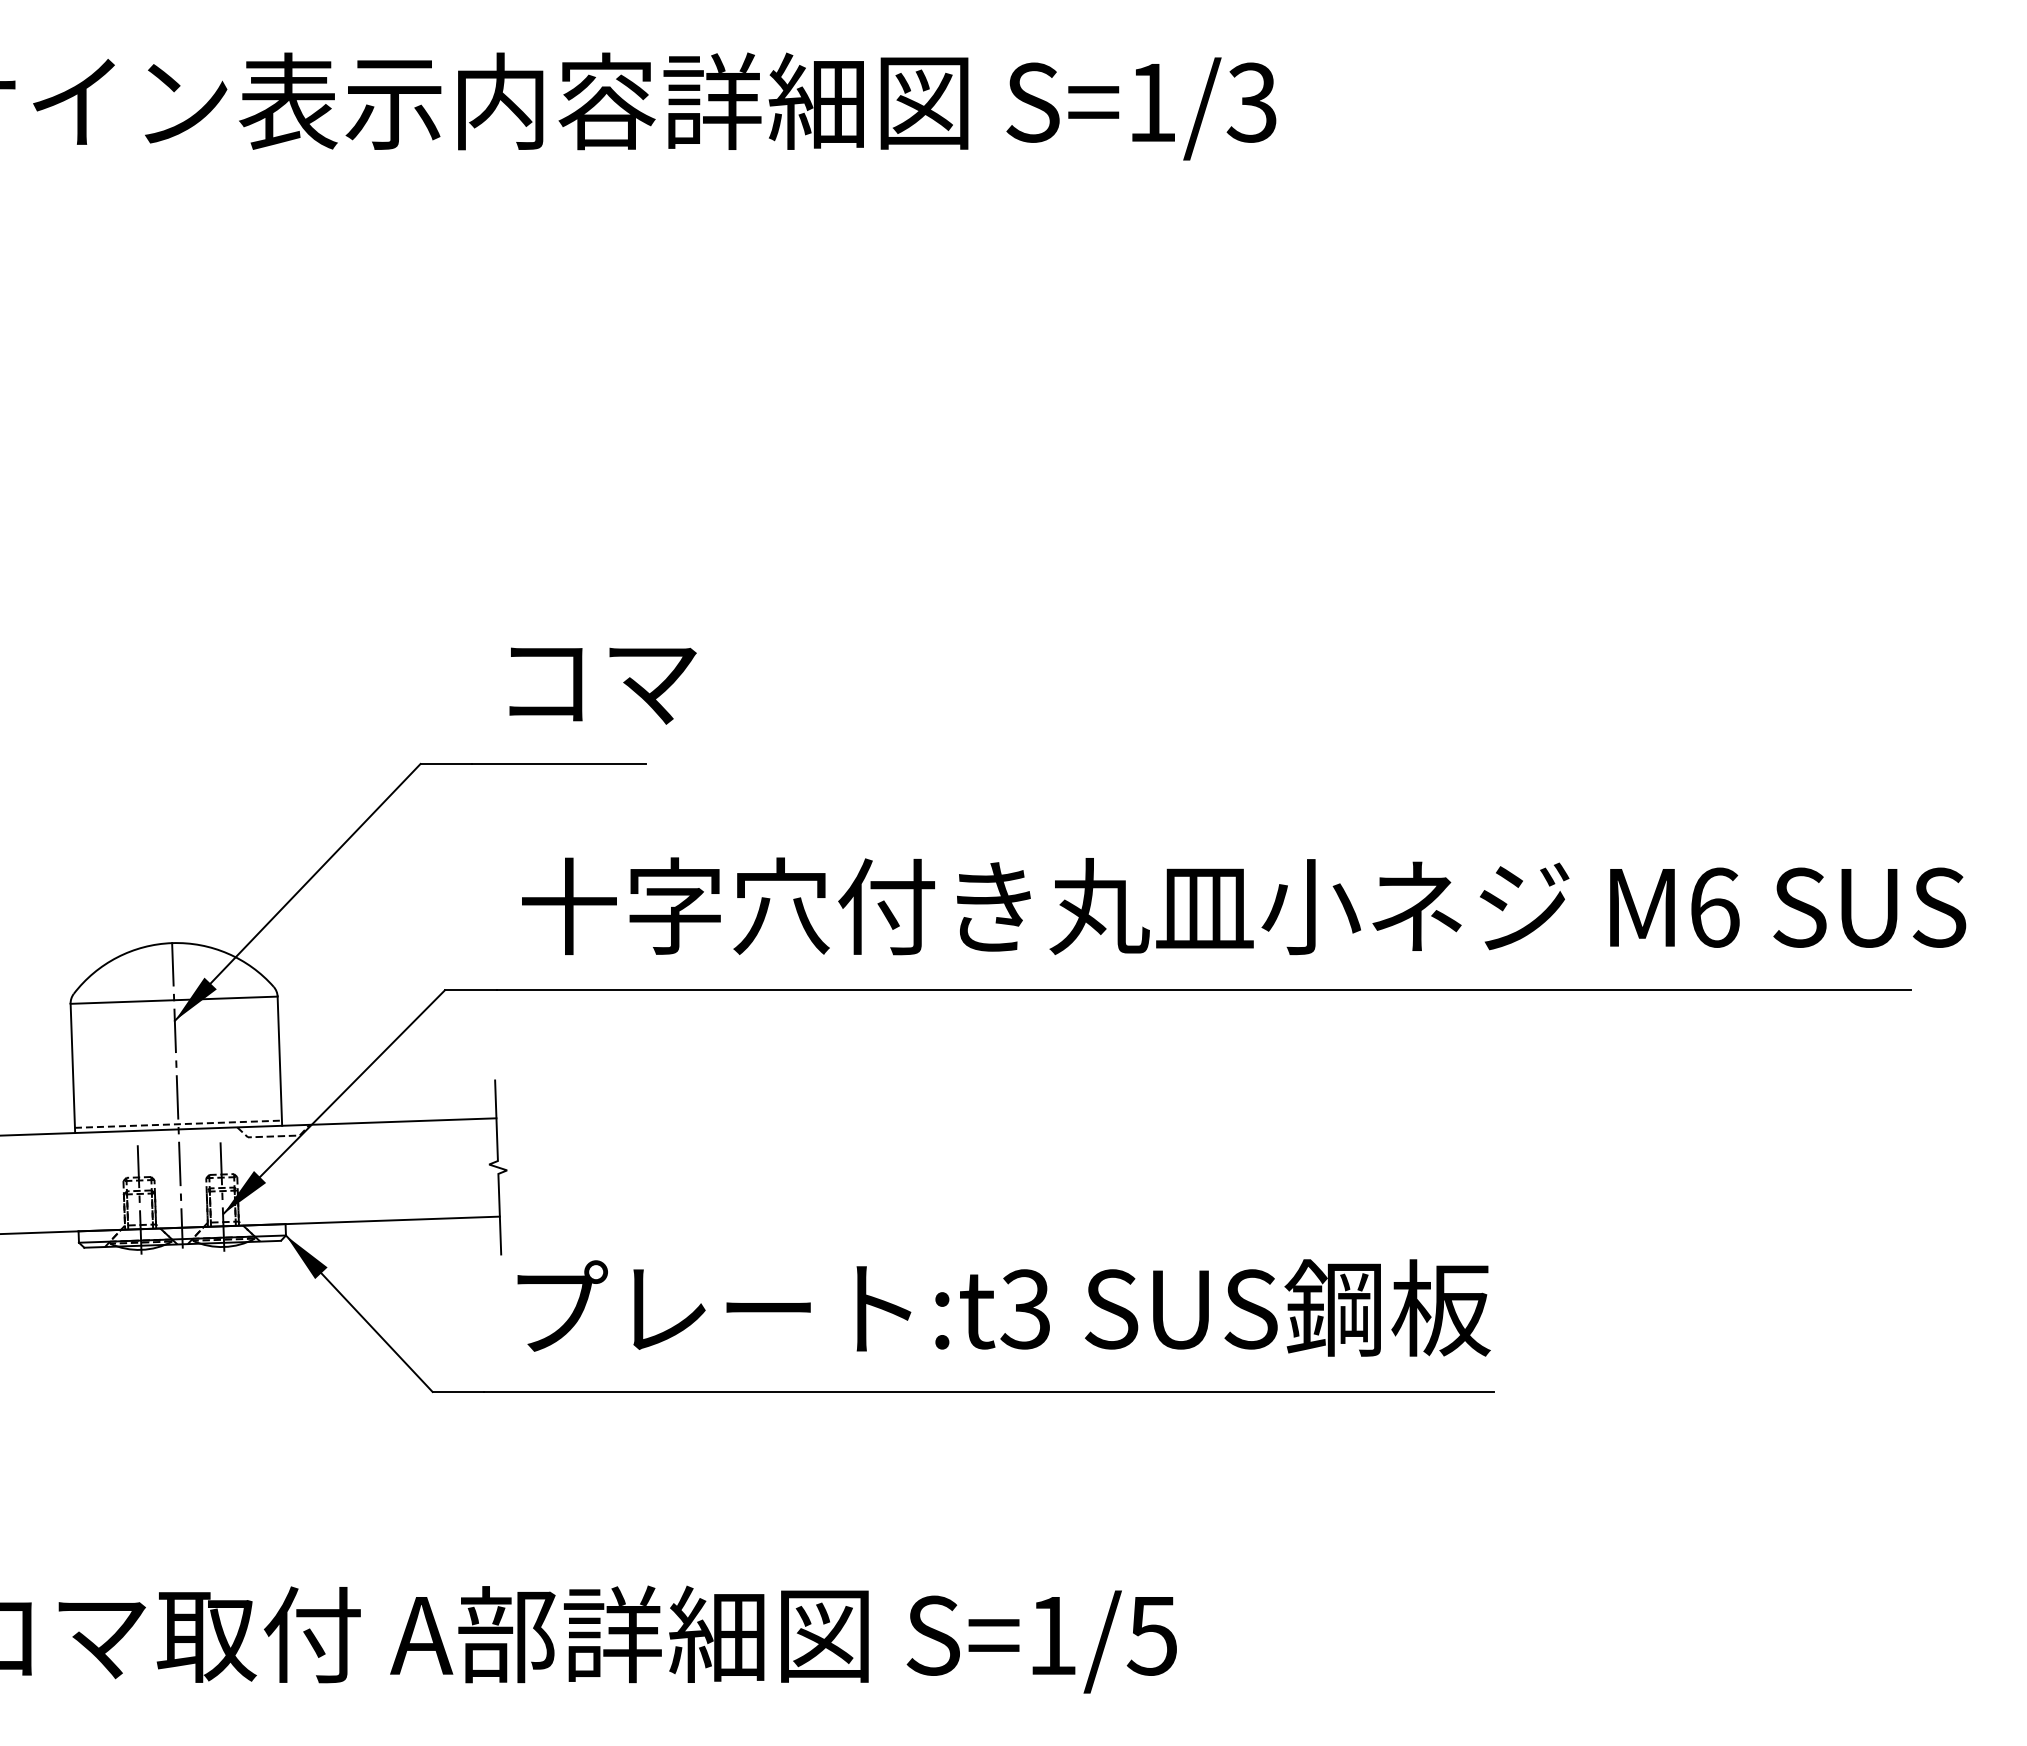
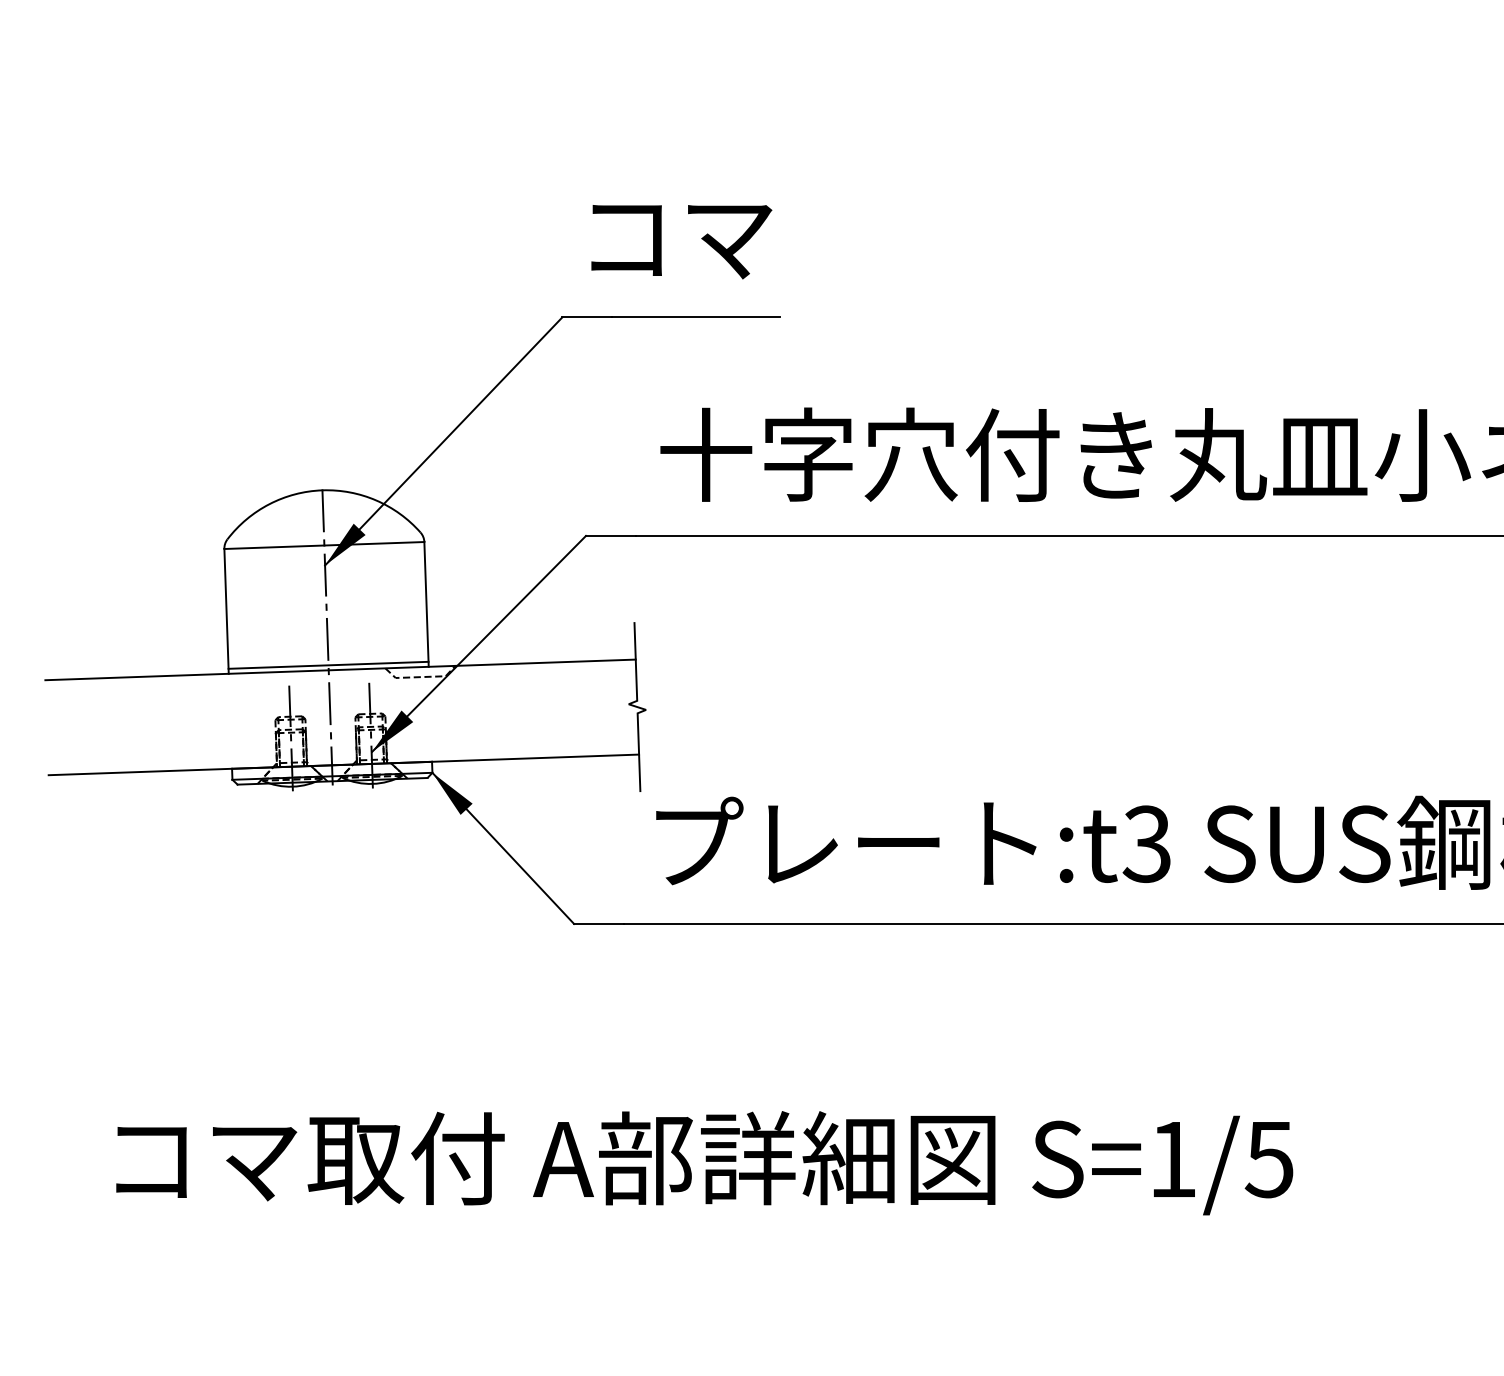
text: (602, 685) -> (681, 241), moved
line: (178, 1124) -> (328, 665), dashed -> solid

